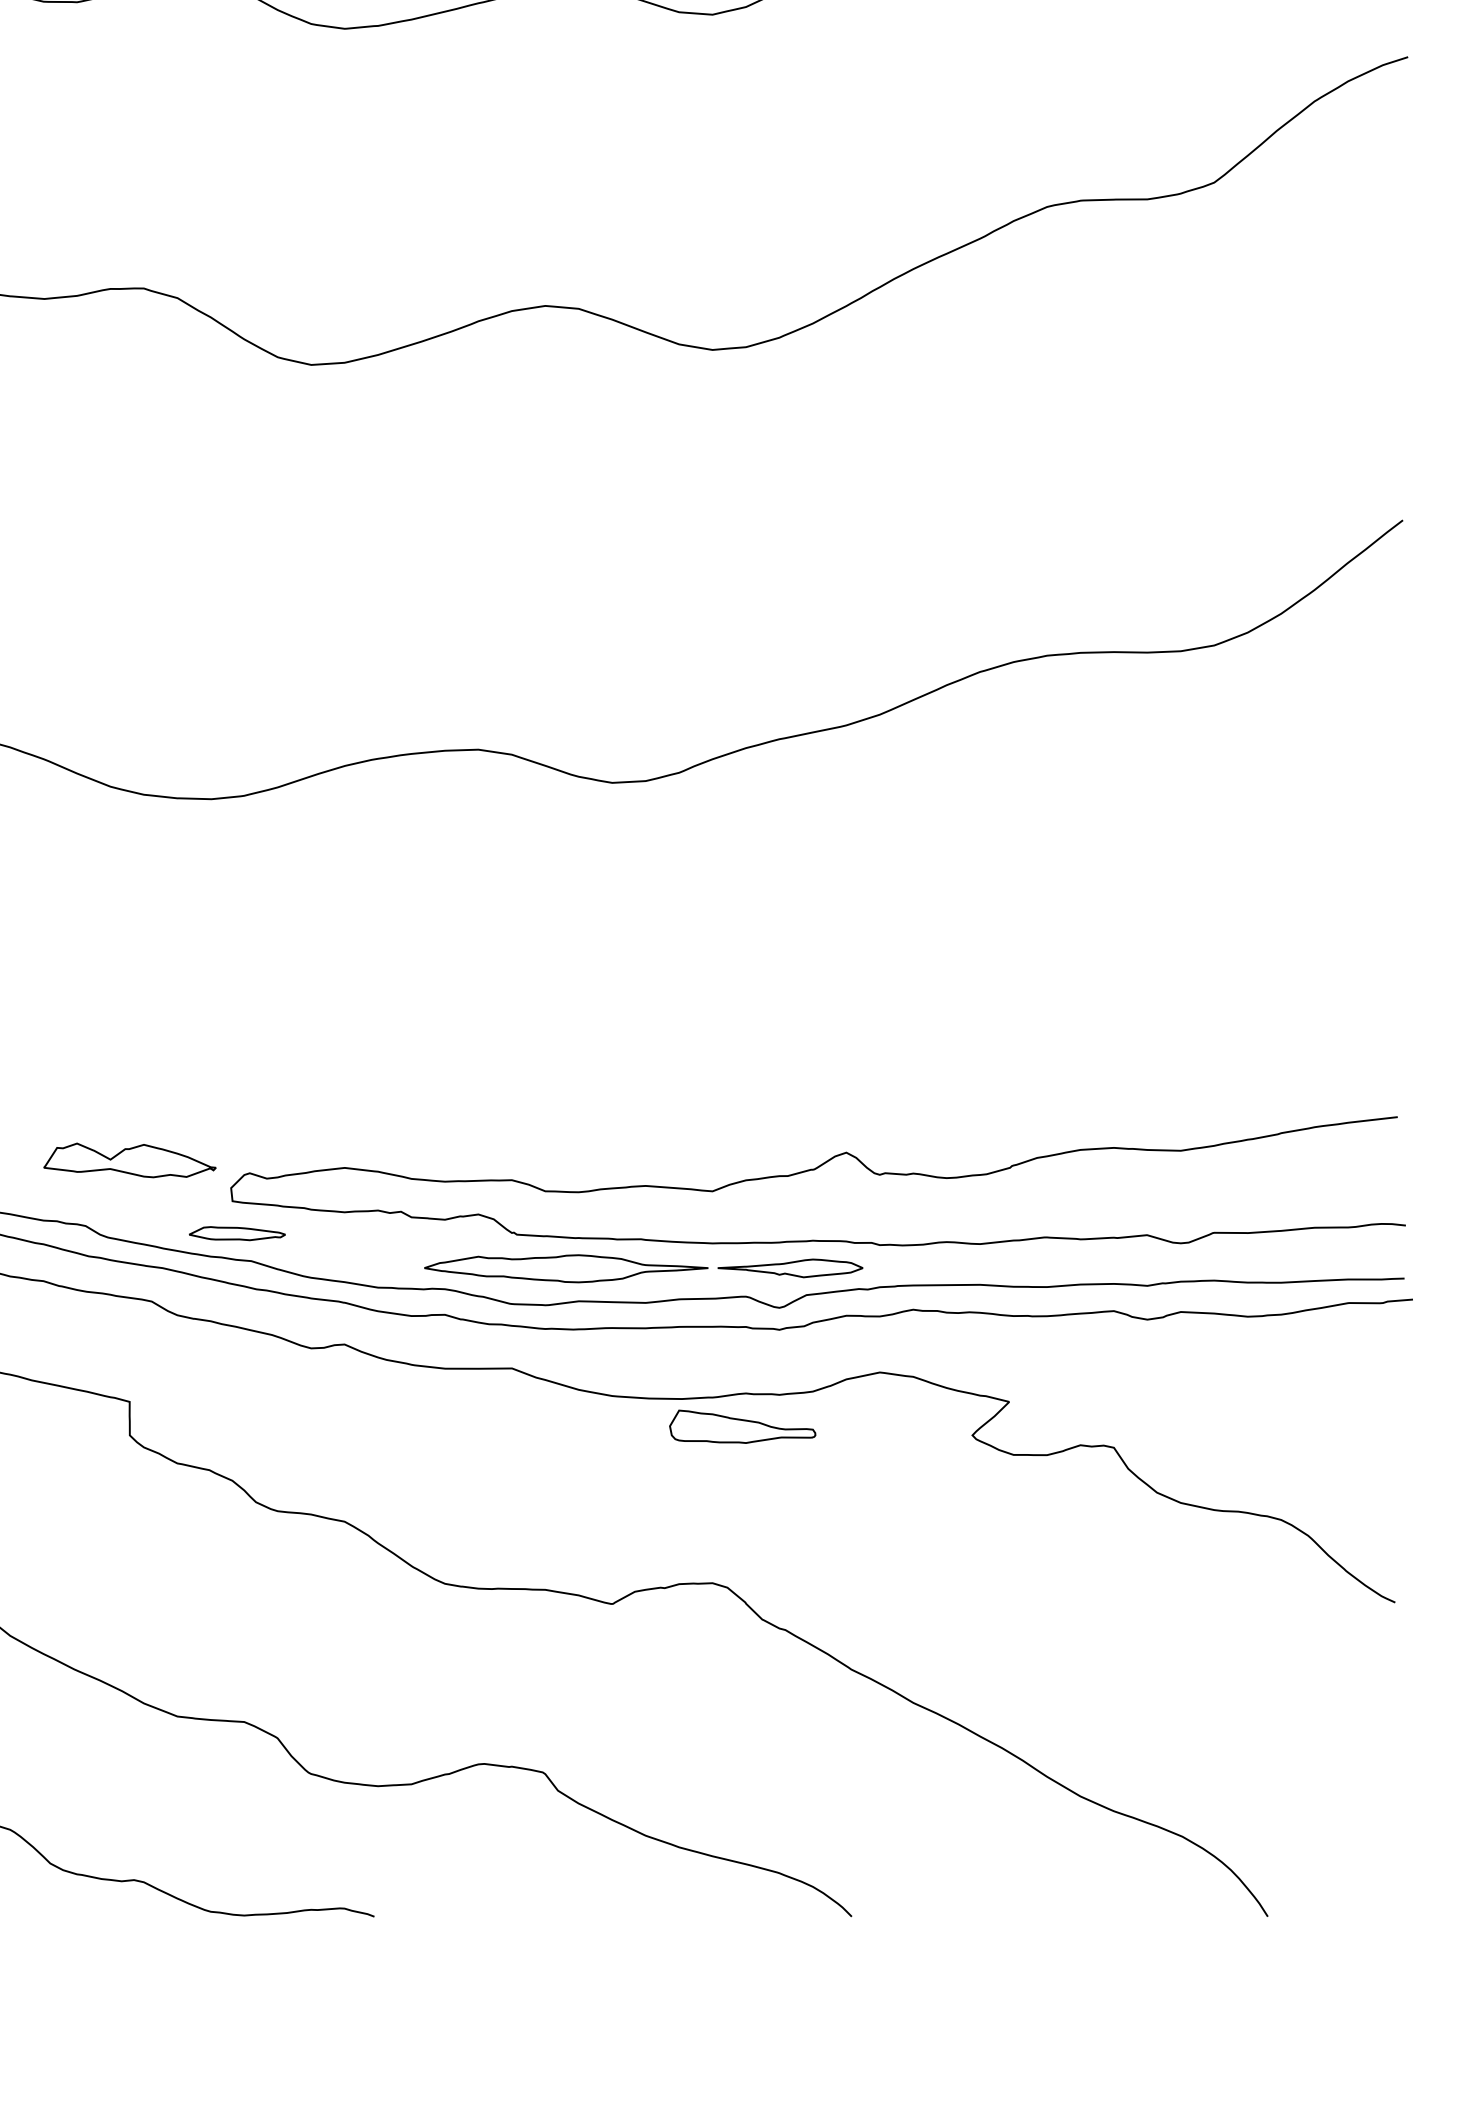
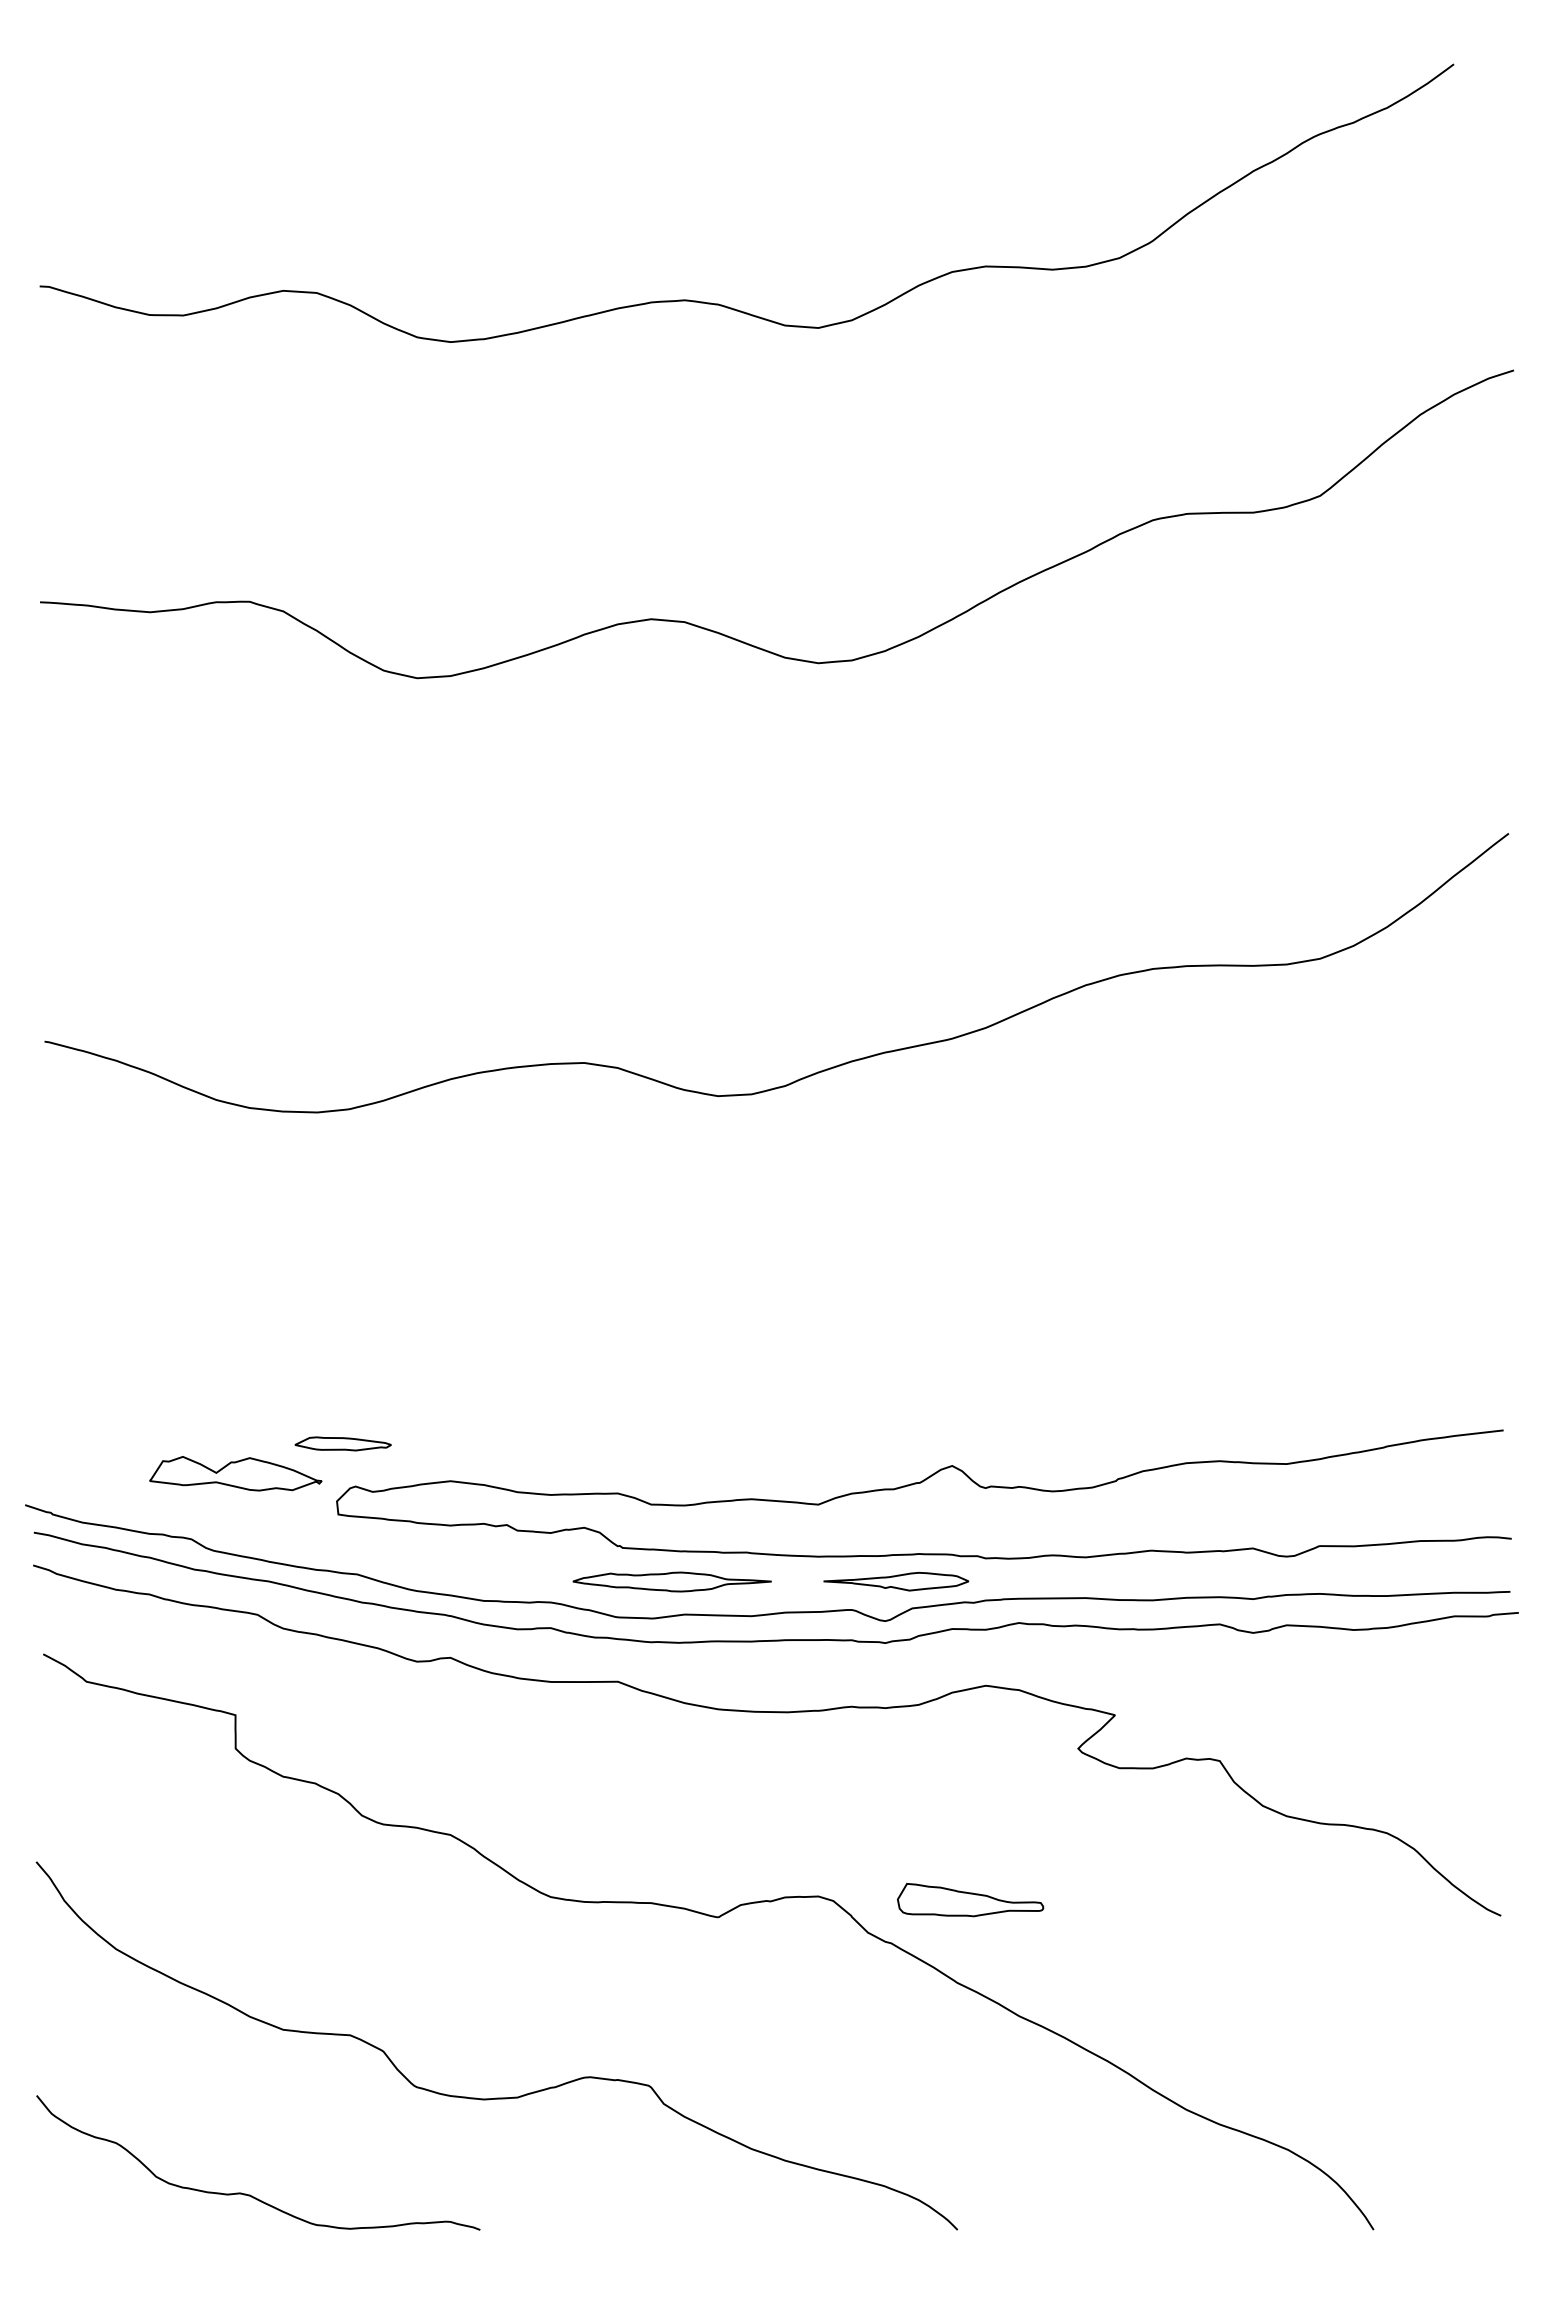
part: (236, 1233) -> (342, 1443), moved
part: (566, 1268) -> (672, 1581), size x0.7
part: (742, 1427) -> (970, 1900), moved

